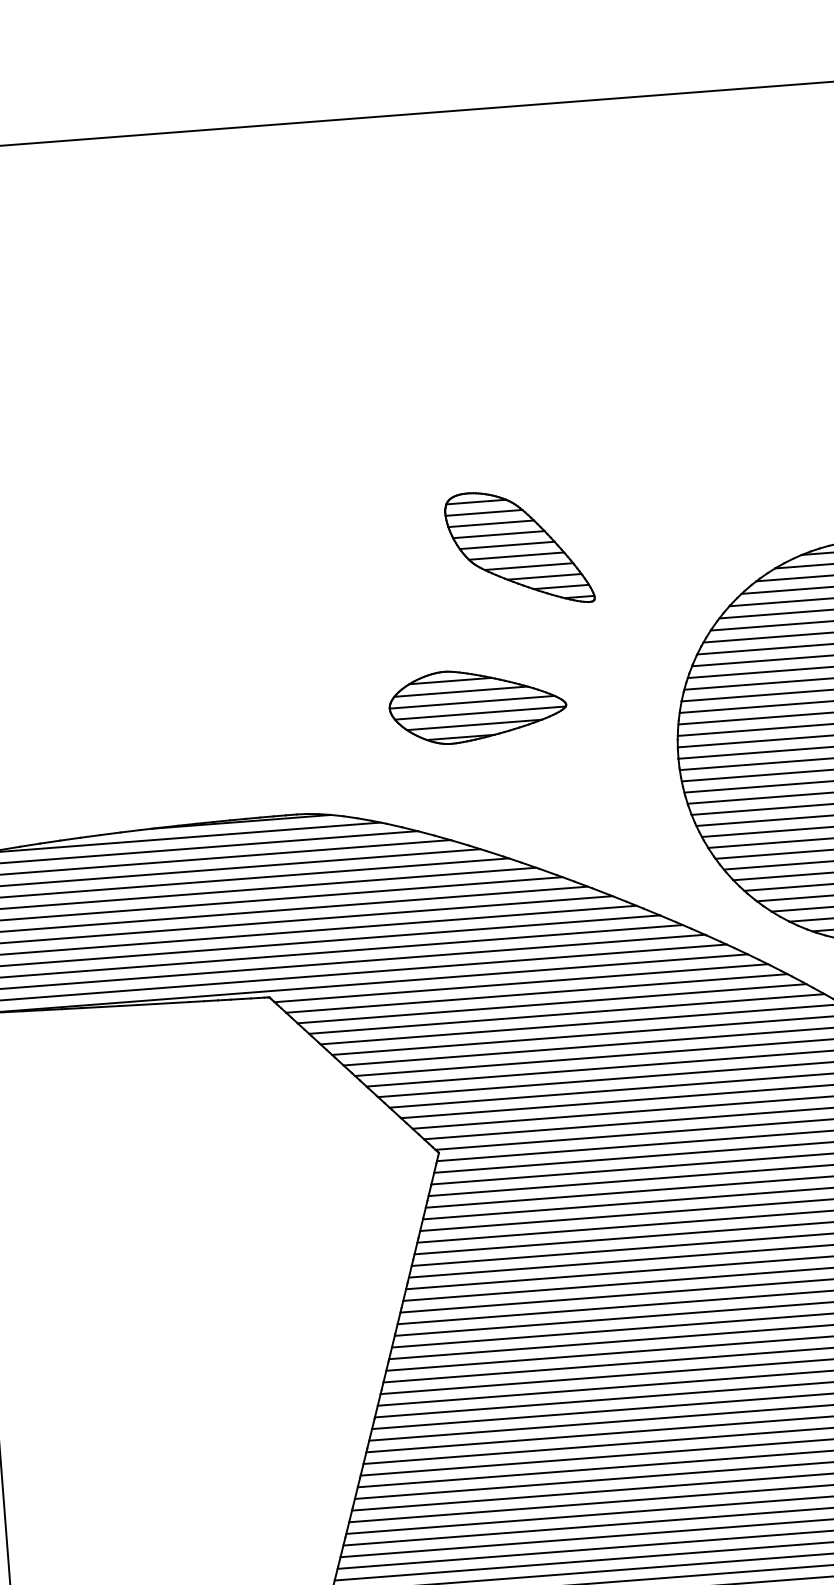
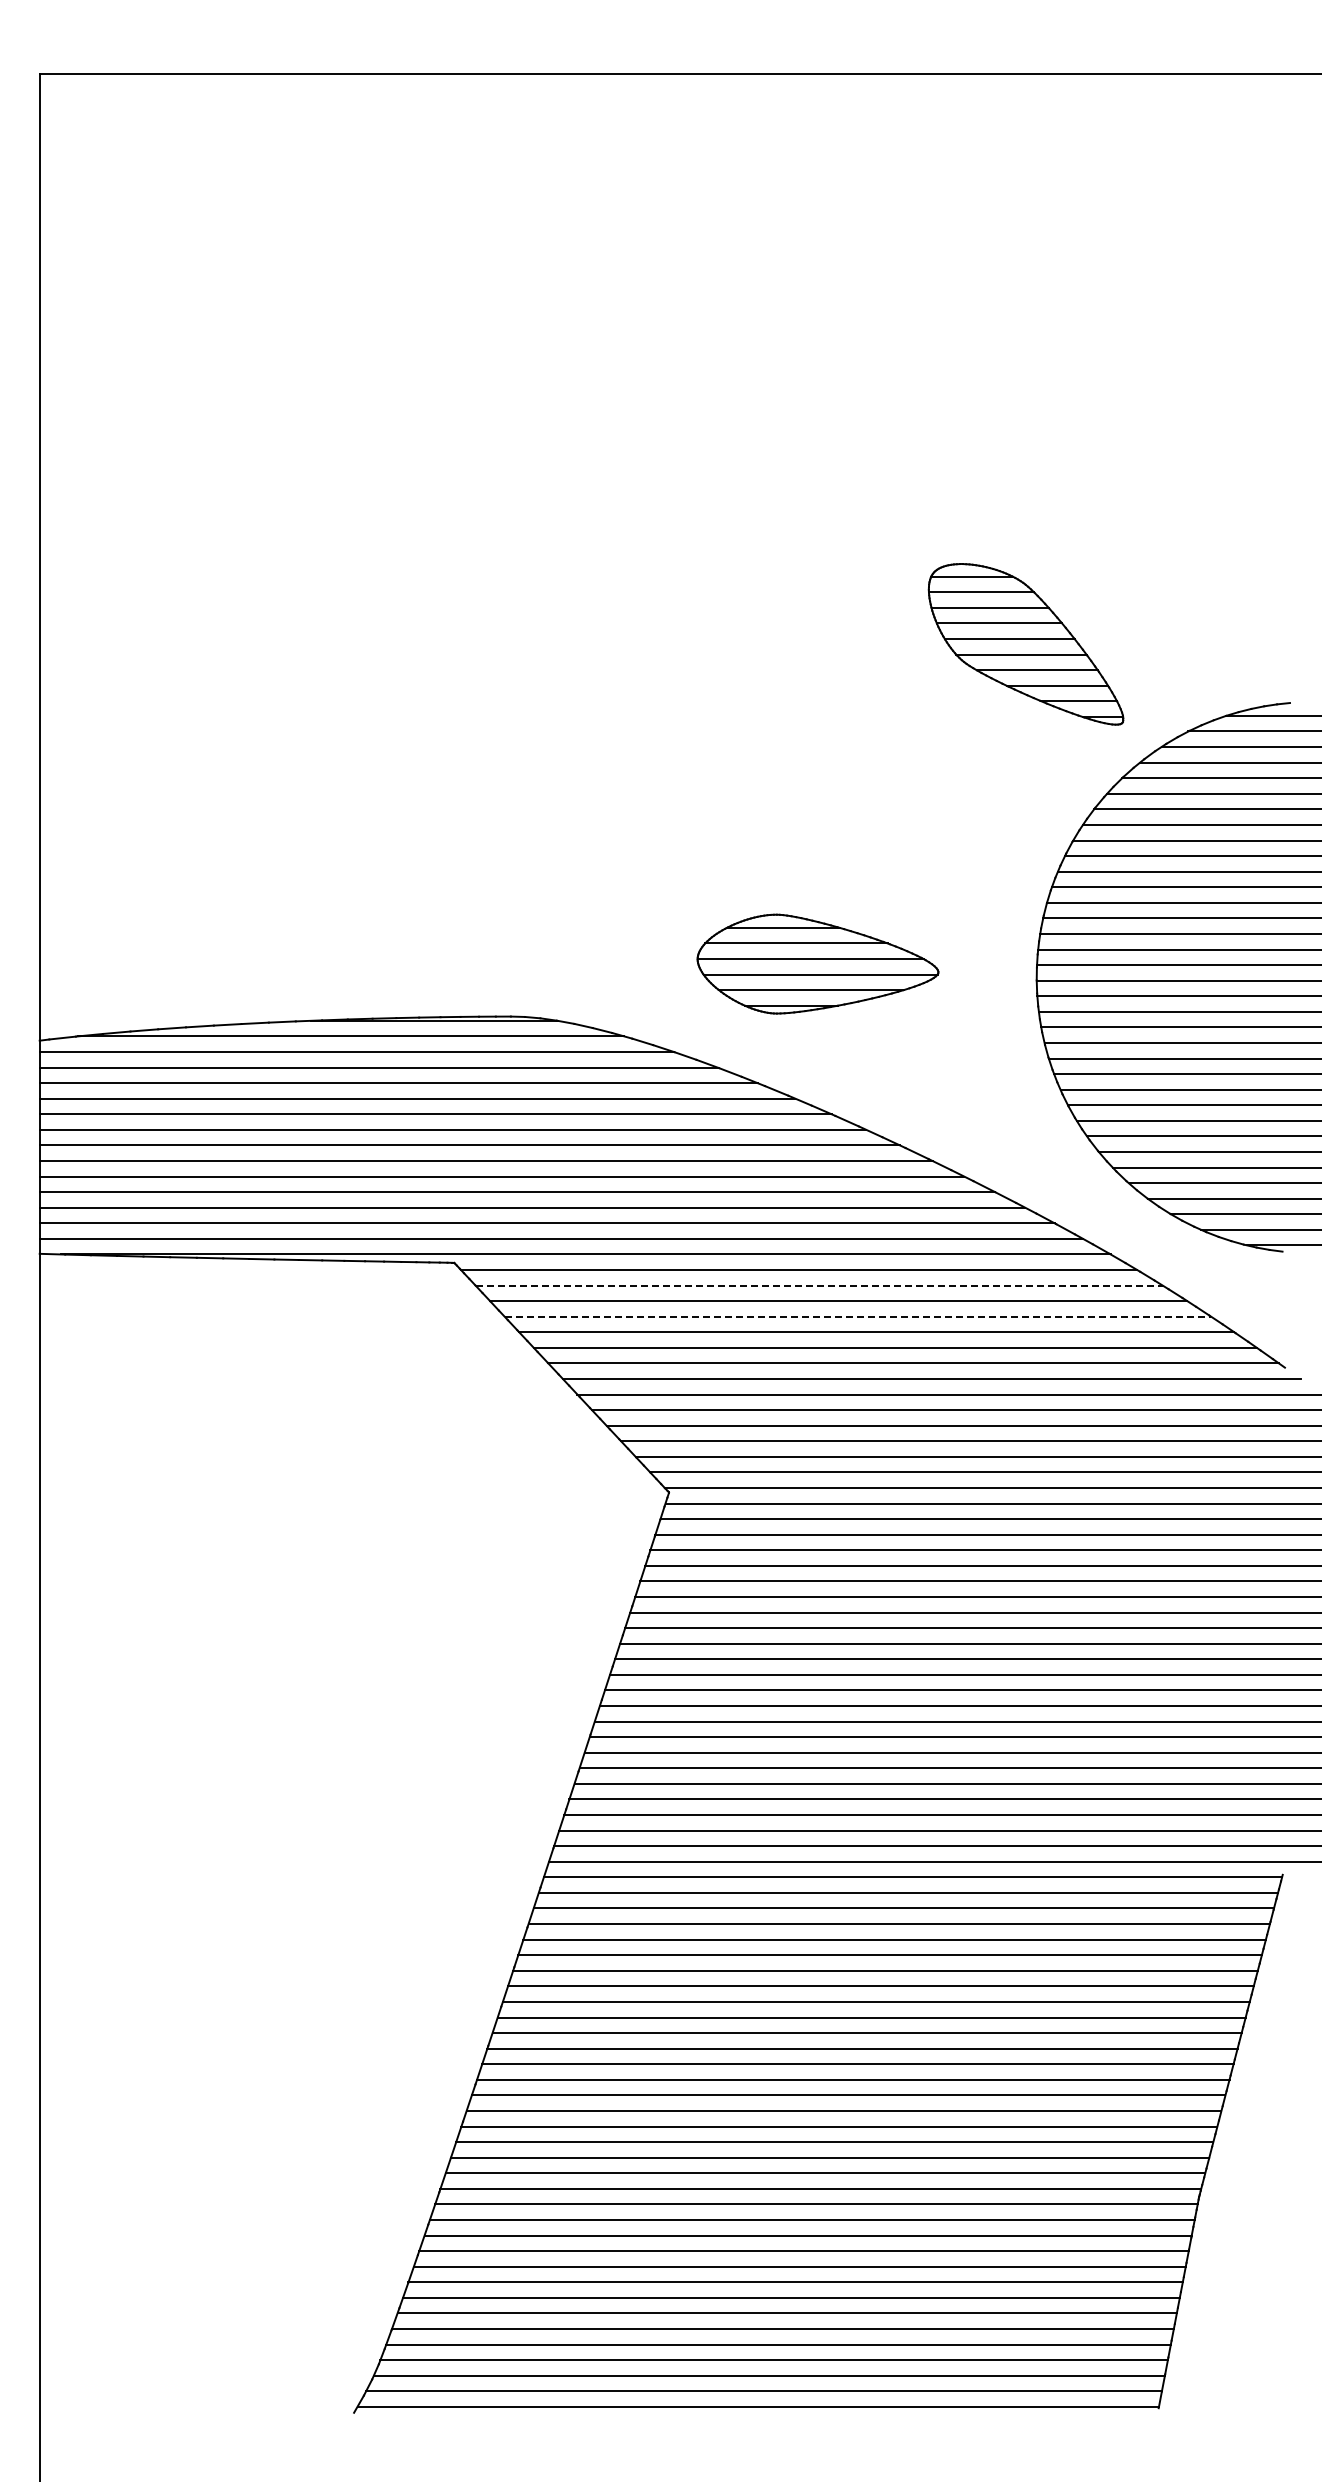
part: (519, 548) -> (1025, 644), moved
part: (477, 705) -> (817, 963), moved
line: (537, 993) -> (819, 1285), solid -> dashed
line: (567, 1013) -> (858, 1316), solid -> dashed

